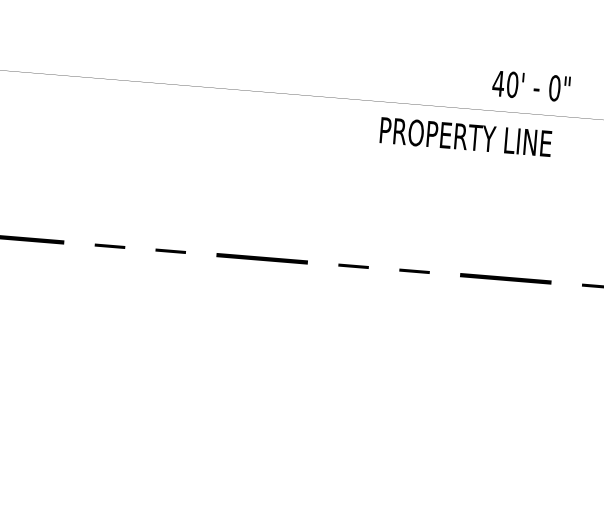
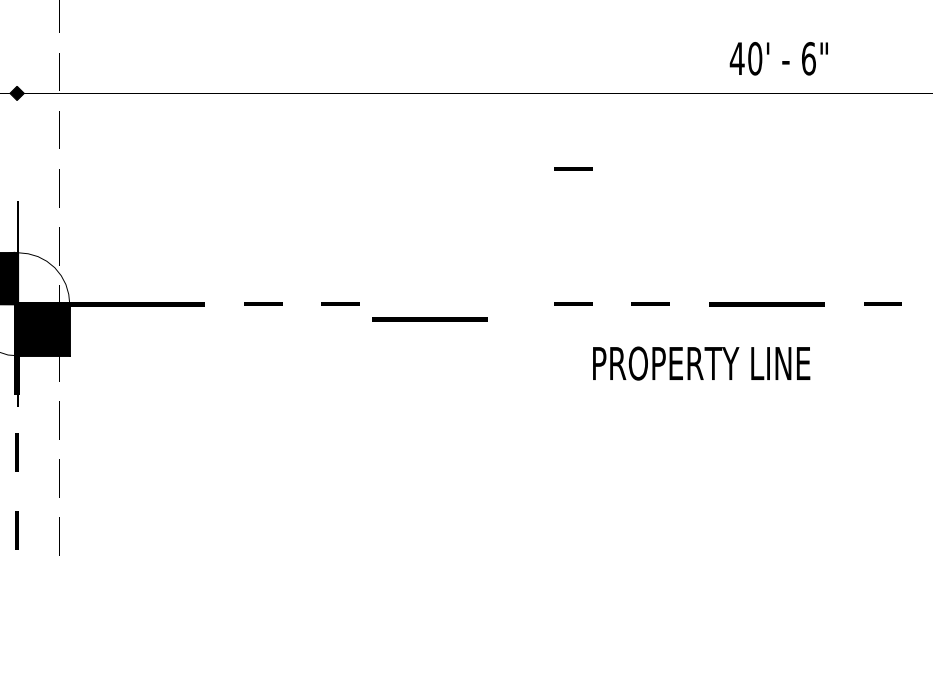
text: (554, 88) -> (808, 58), 0" -> 6"
text: (465, 137) -> (701, 363), moved
line: (362, 159) -> (573, 168), added
line: (261, 258) -> (429, 319), moved

